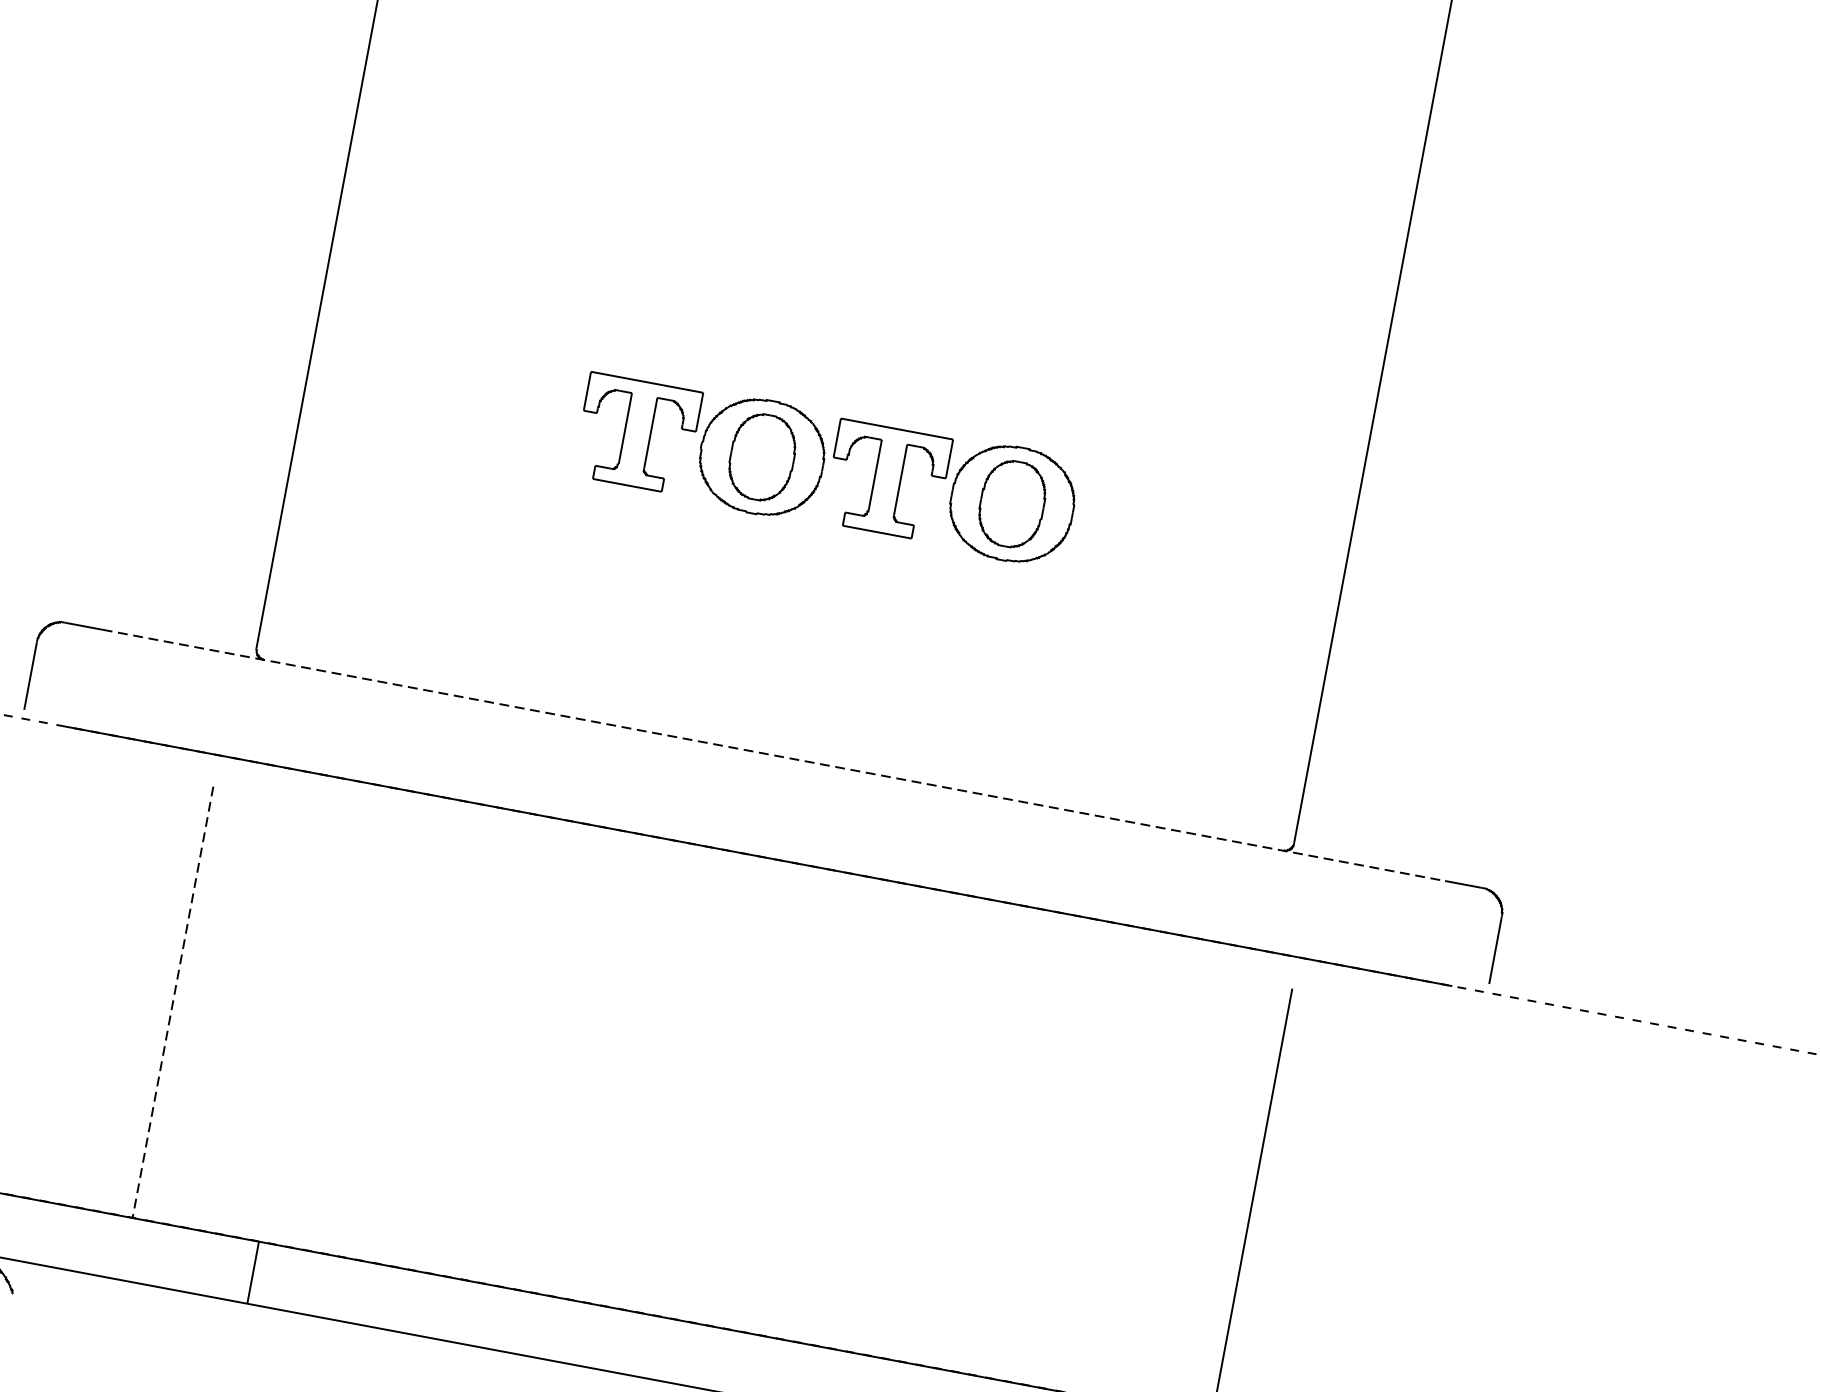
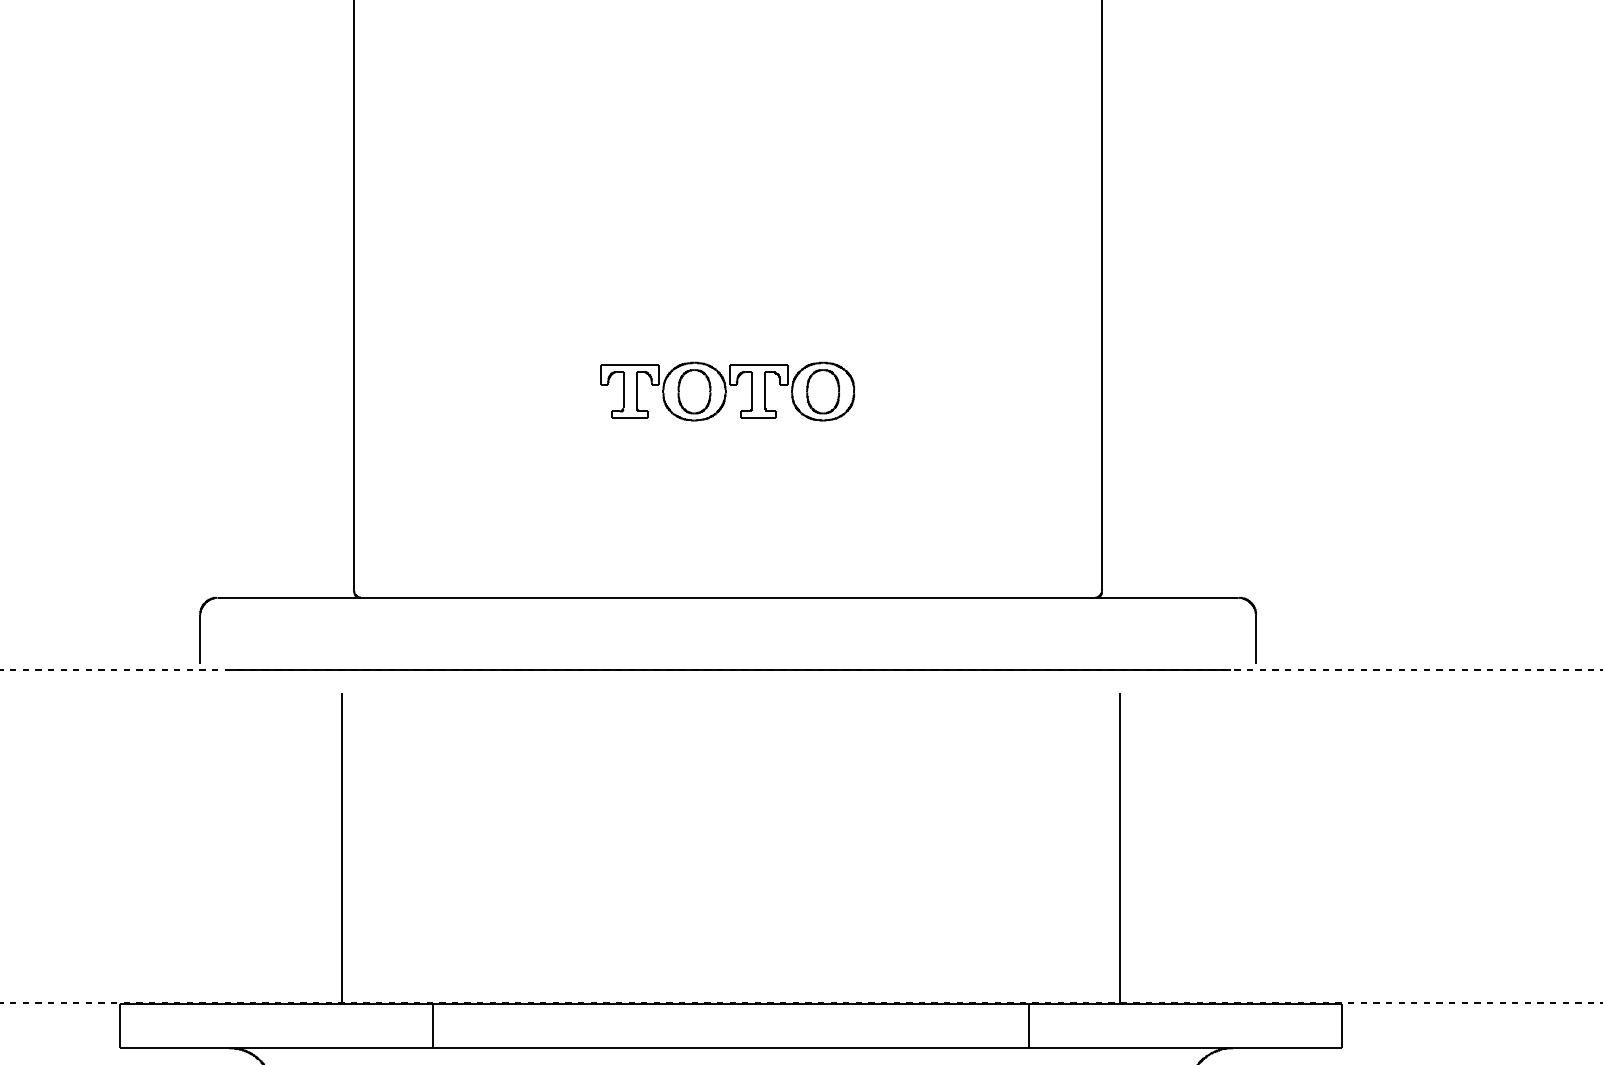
part: (826, 468) -> (727, 391), size x0.71
line: (774, 754) -> (728, 597), dashed -> solid
line: (172, 1002) -> (341, 848), dashed -> solid

